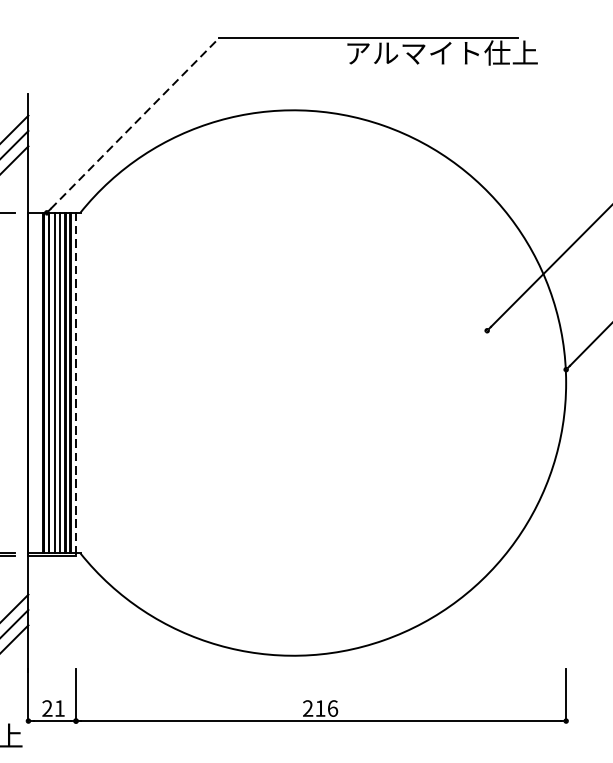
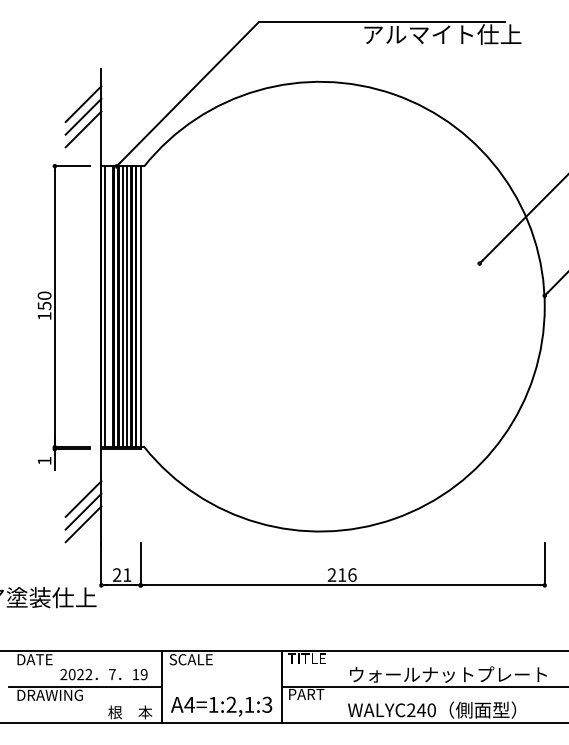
line: (135, 123) -> (189, 92), dashed -> solid
line: (32, 382) -> (104, 306), added
line: (75, 385) -> (140, 308), dashed -> solid

